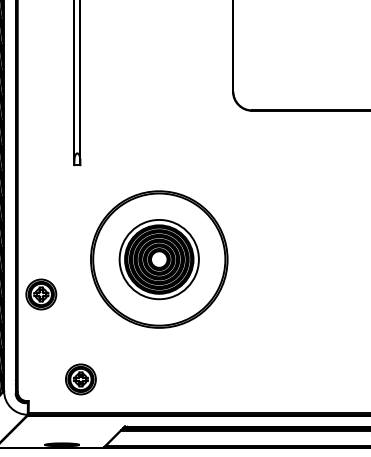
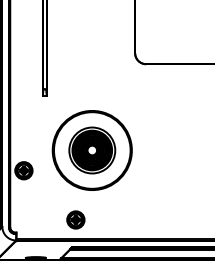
part: (80, 378) -> (75, 219), moved

